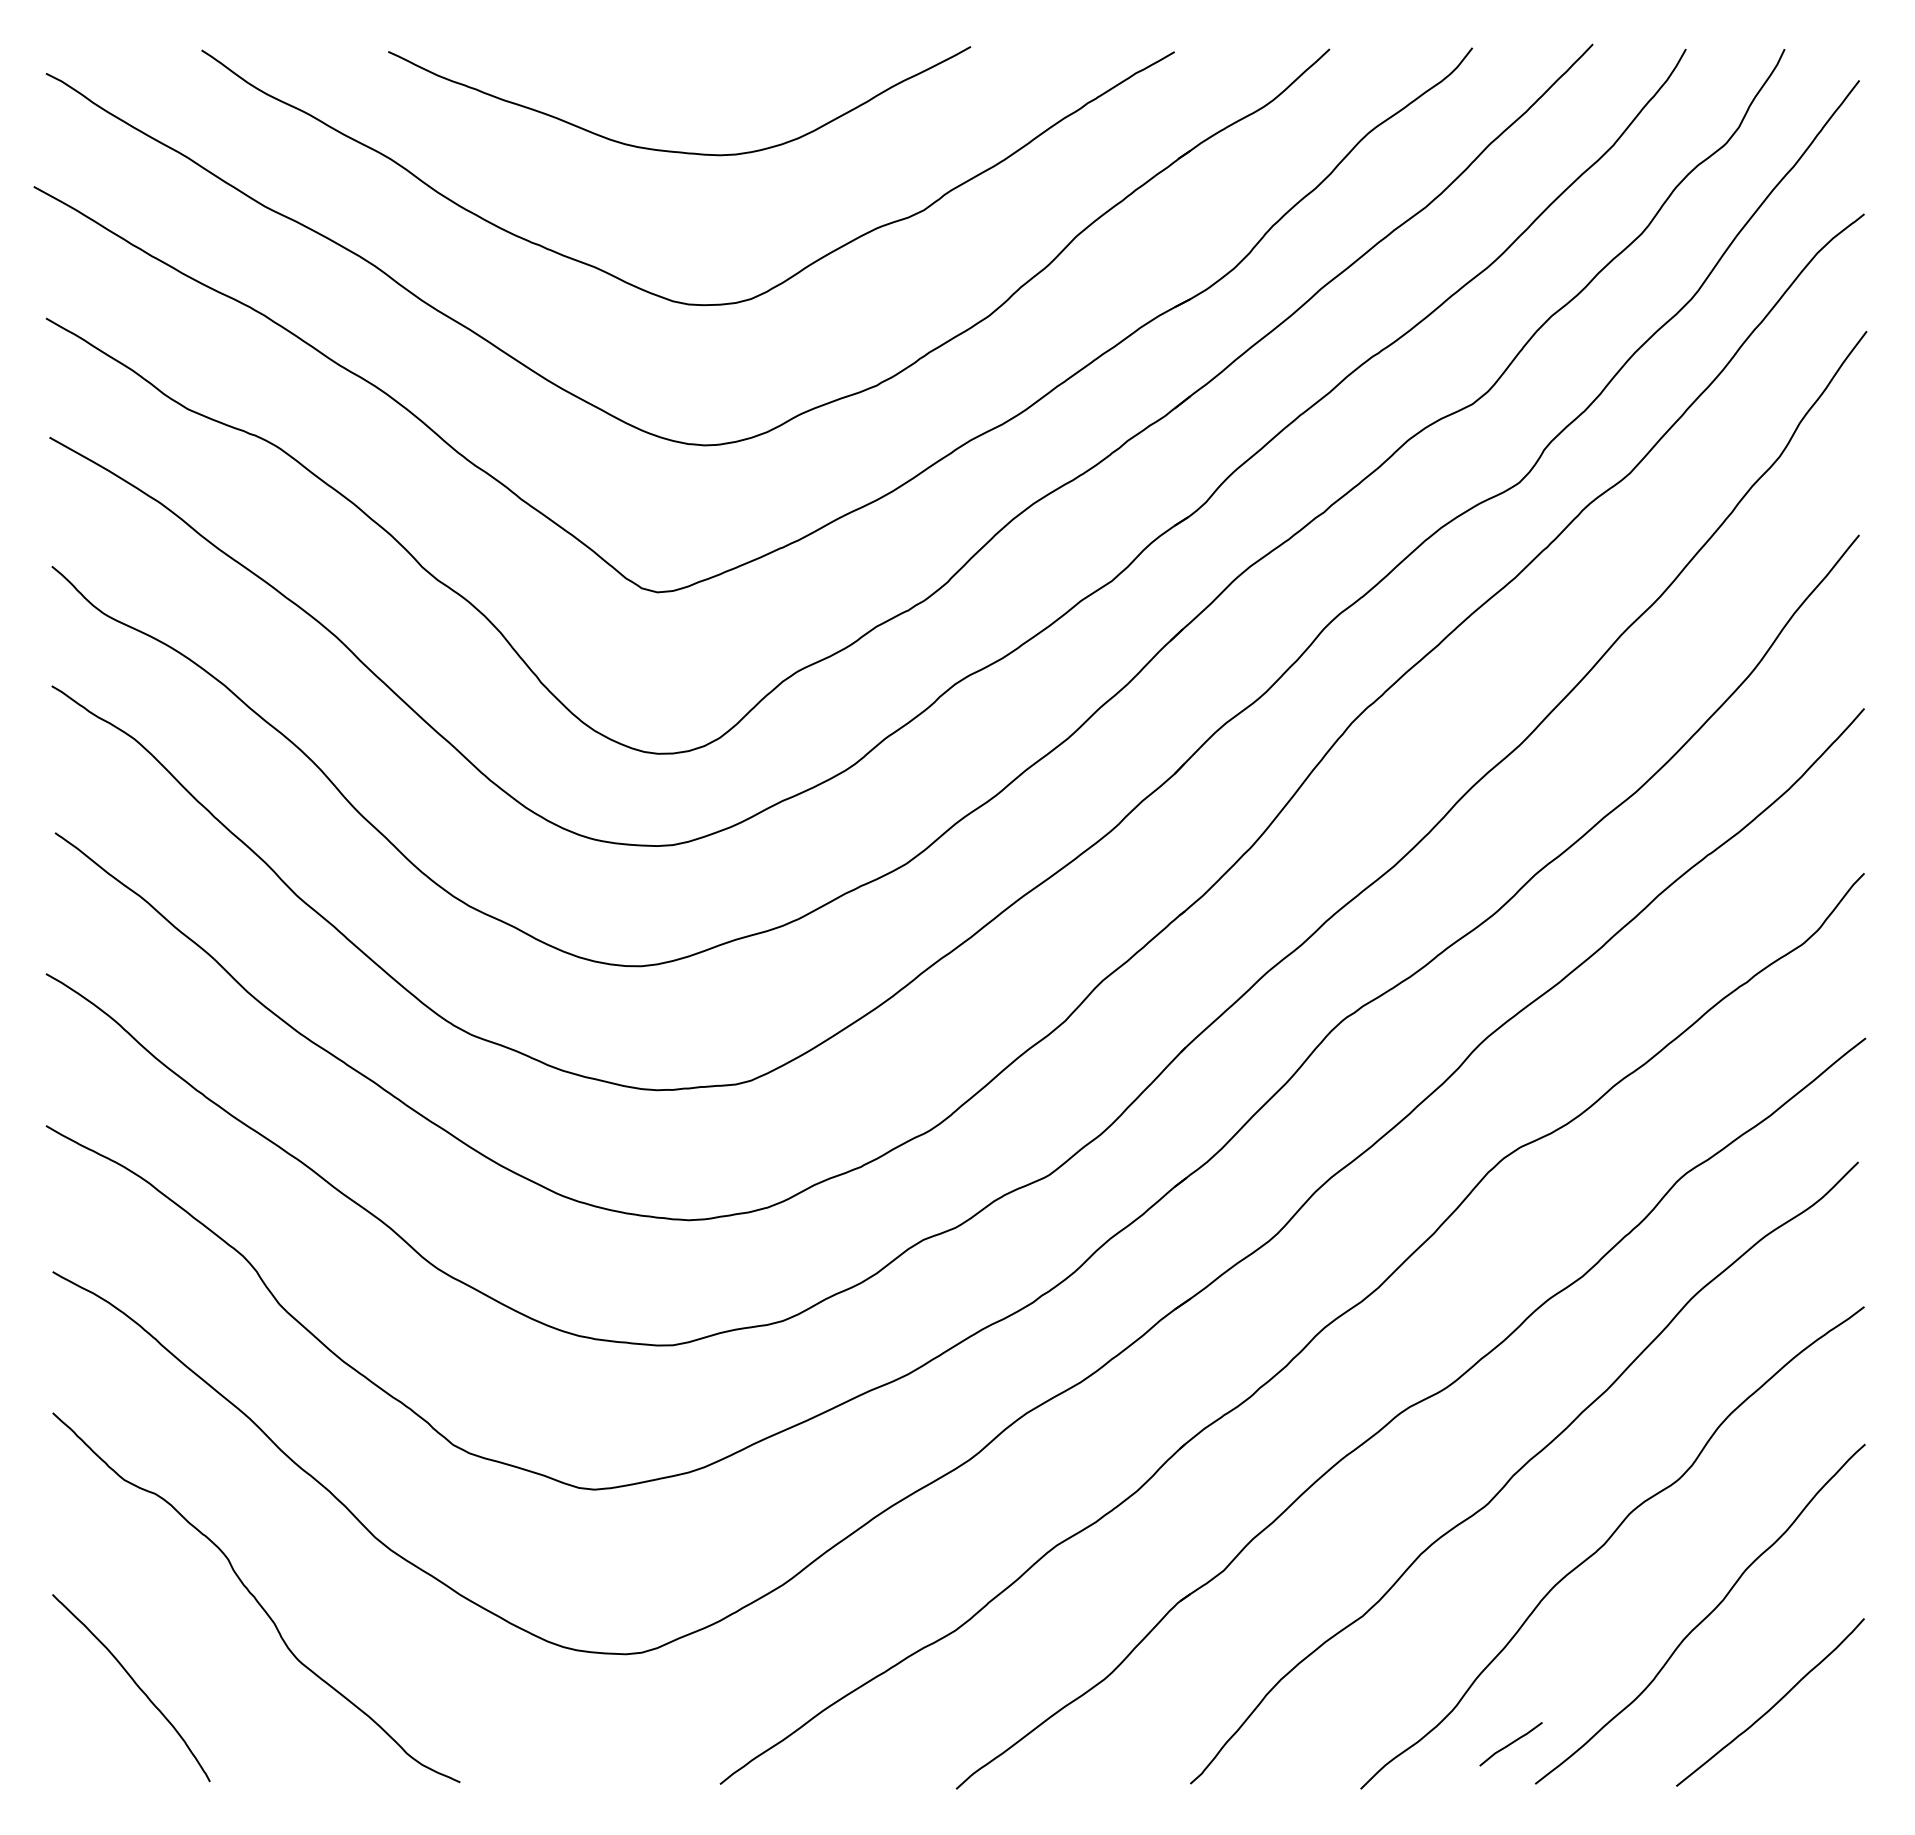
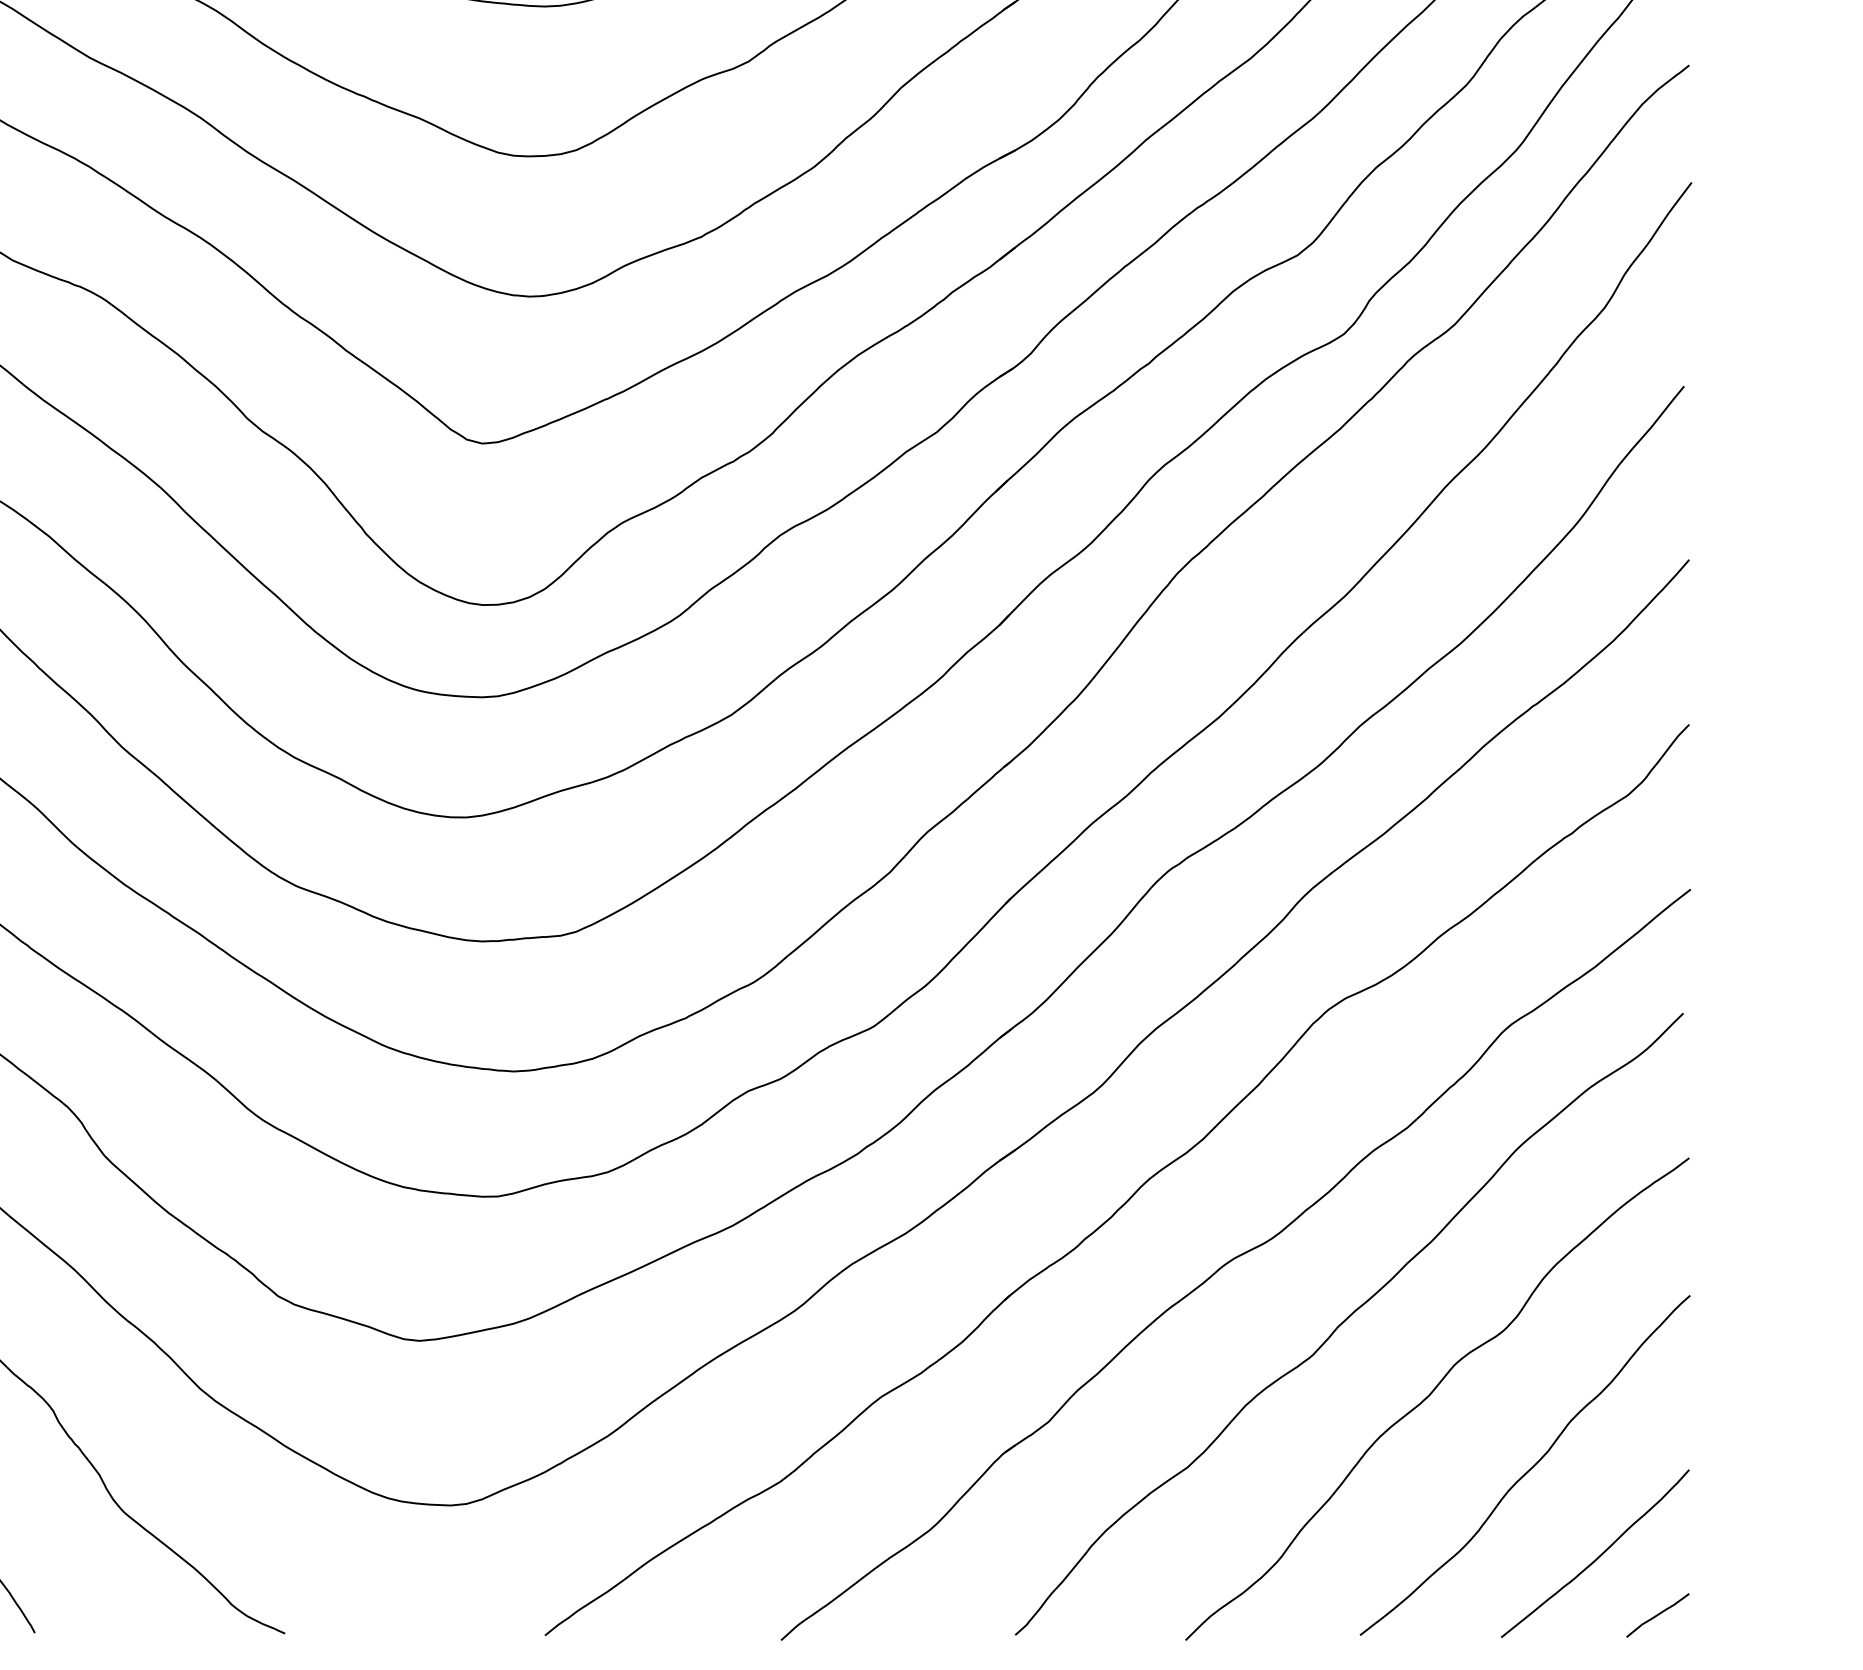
curve: (1510, 1744) -> (1657, 1615), moved

